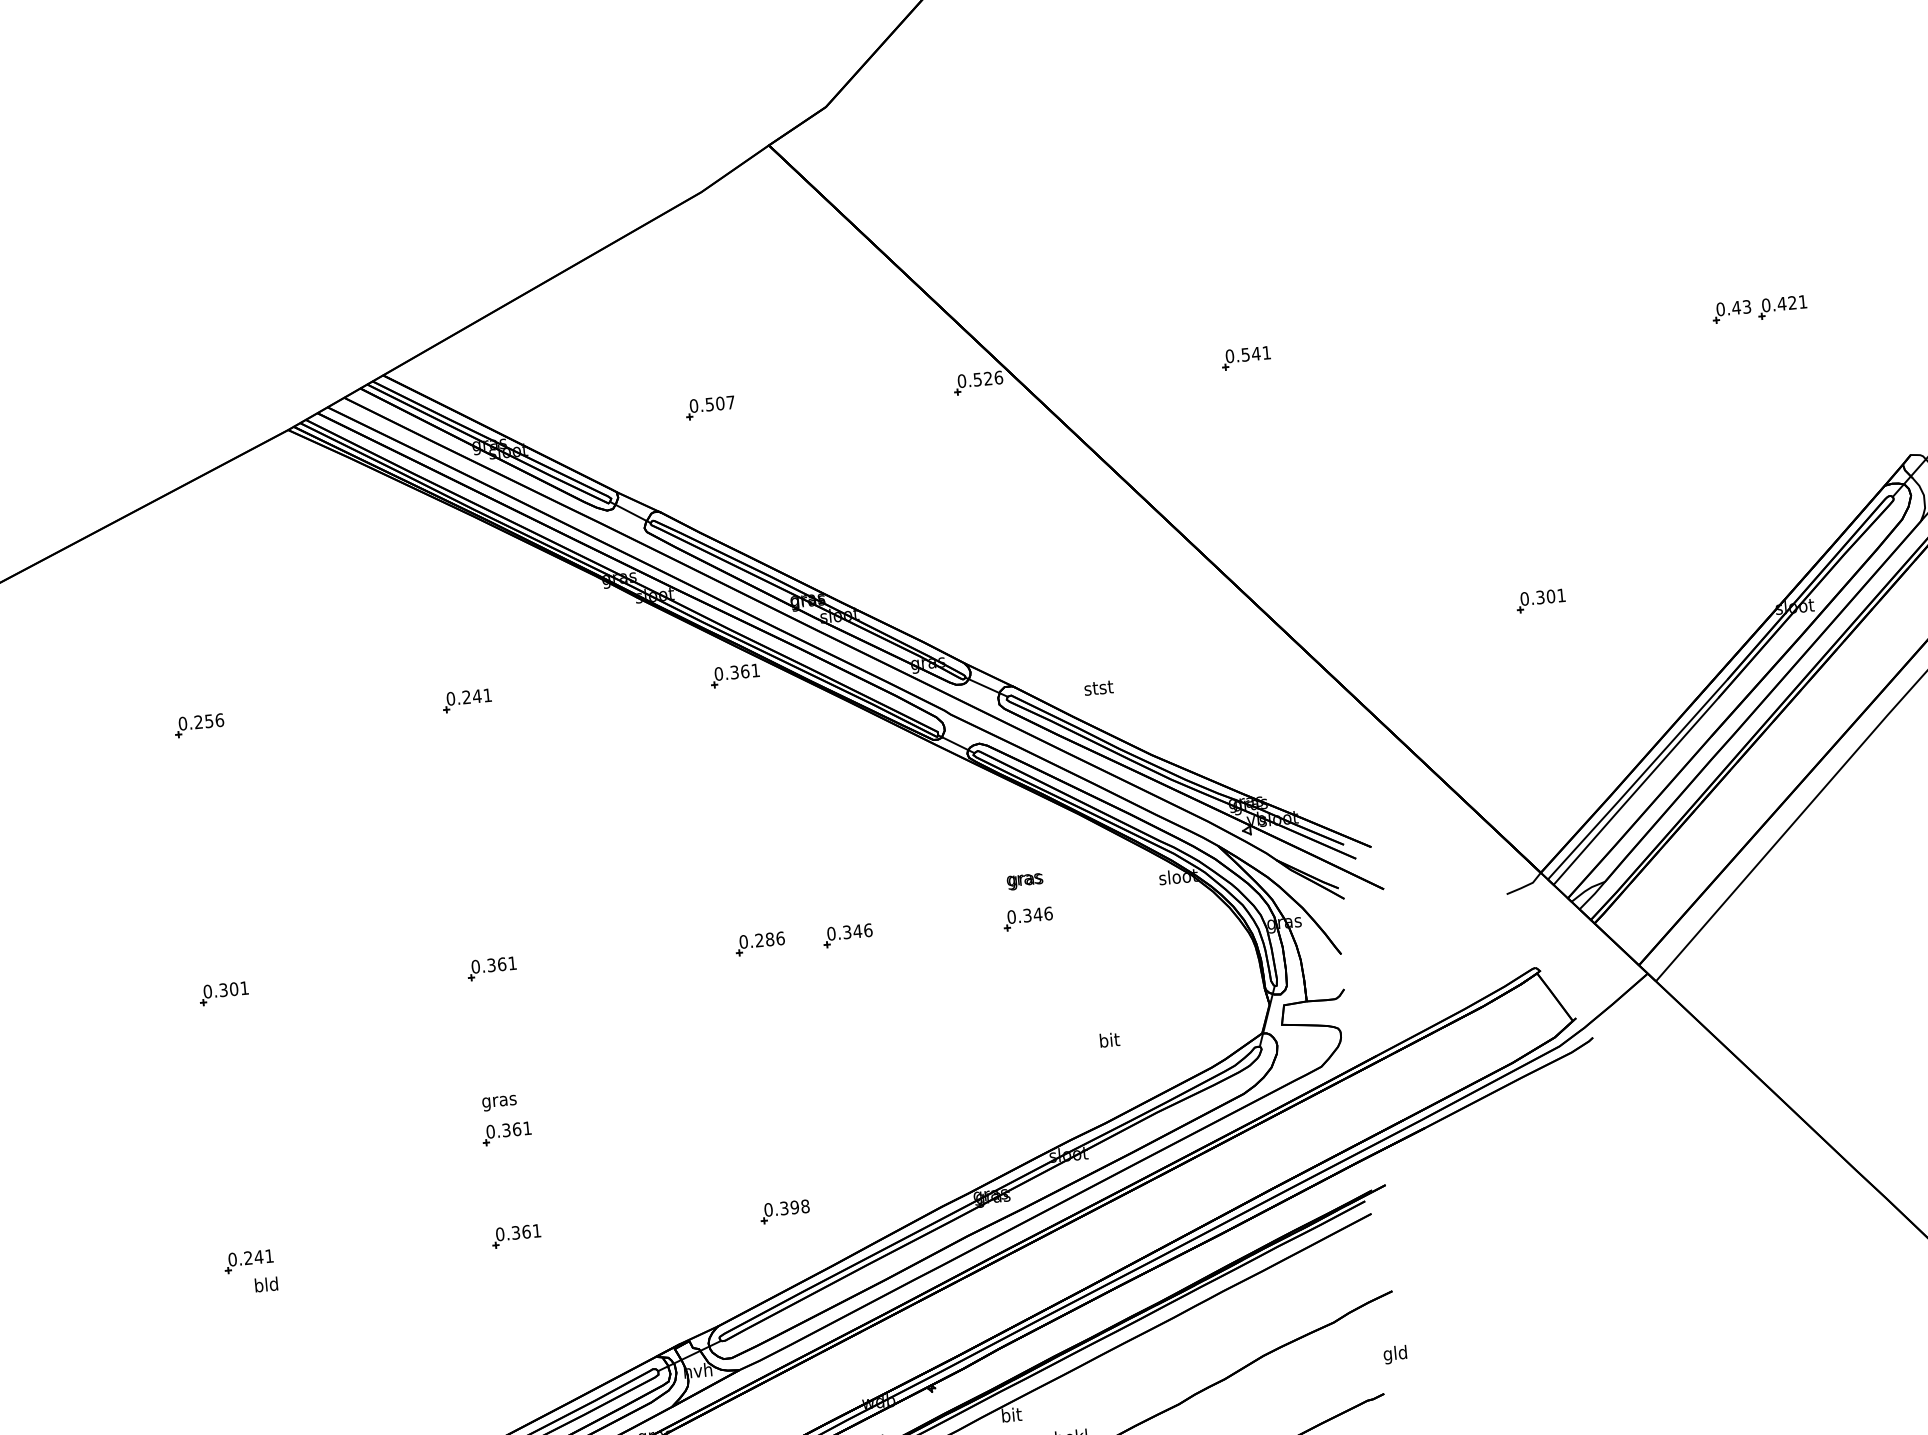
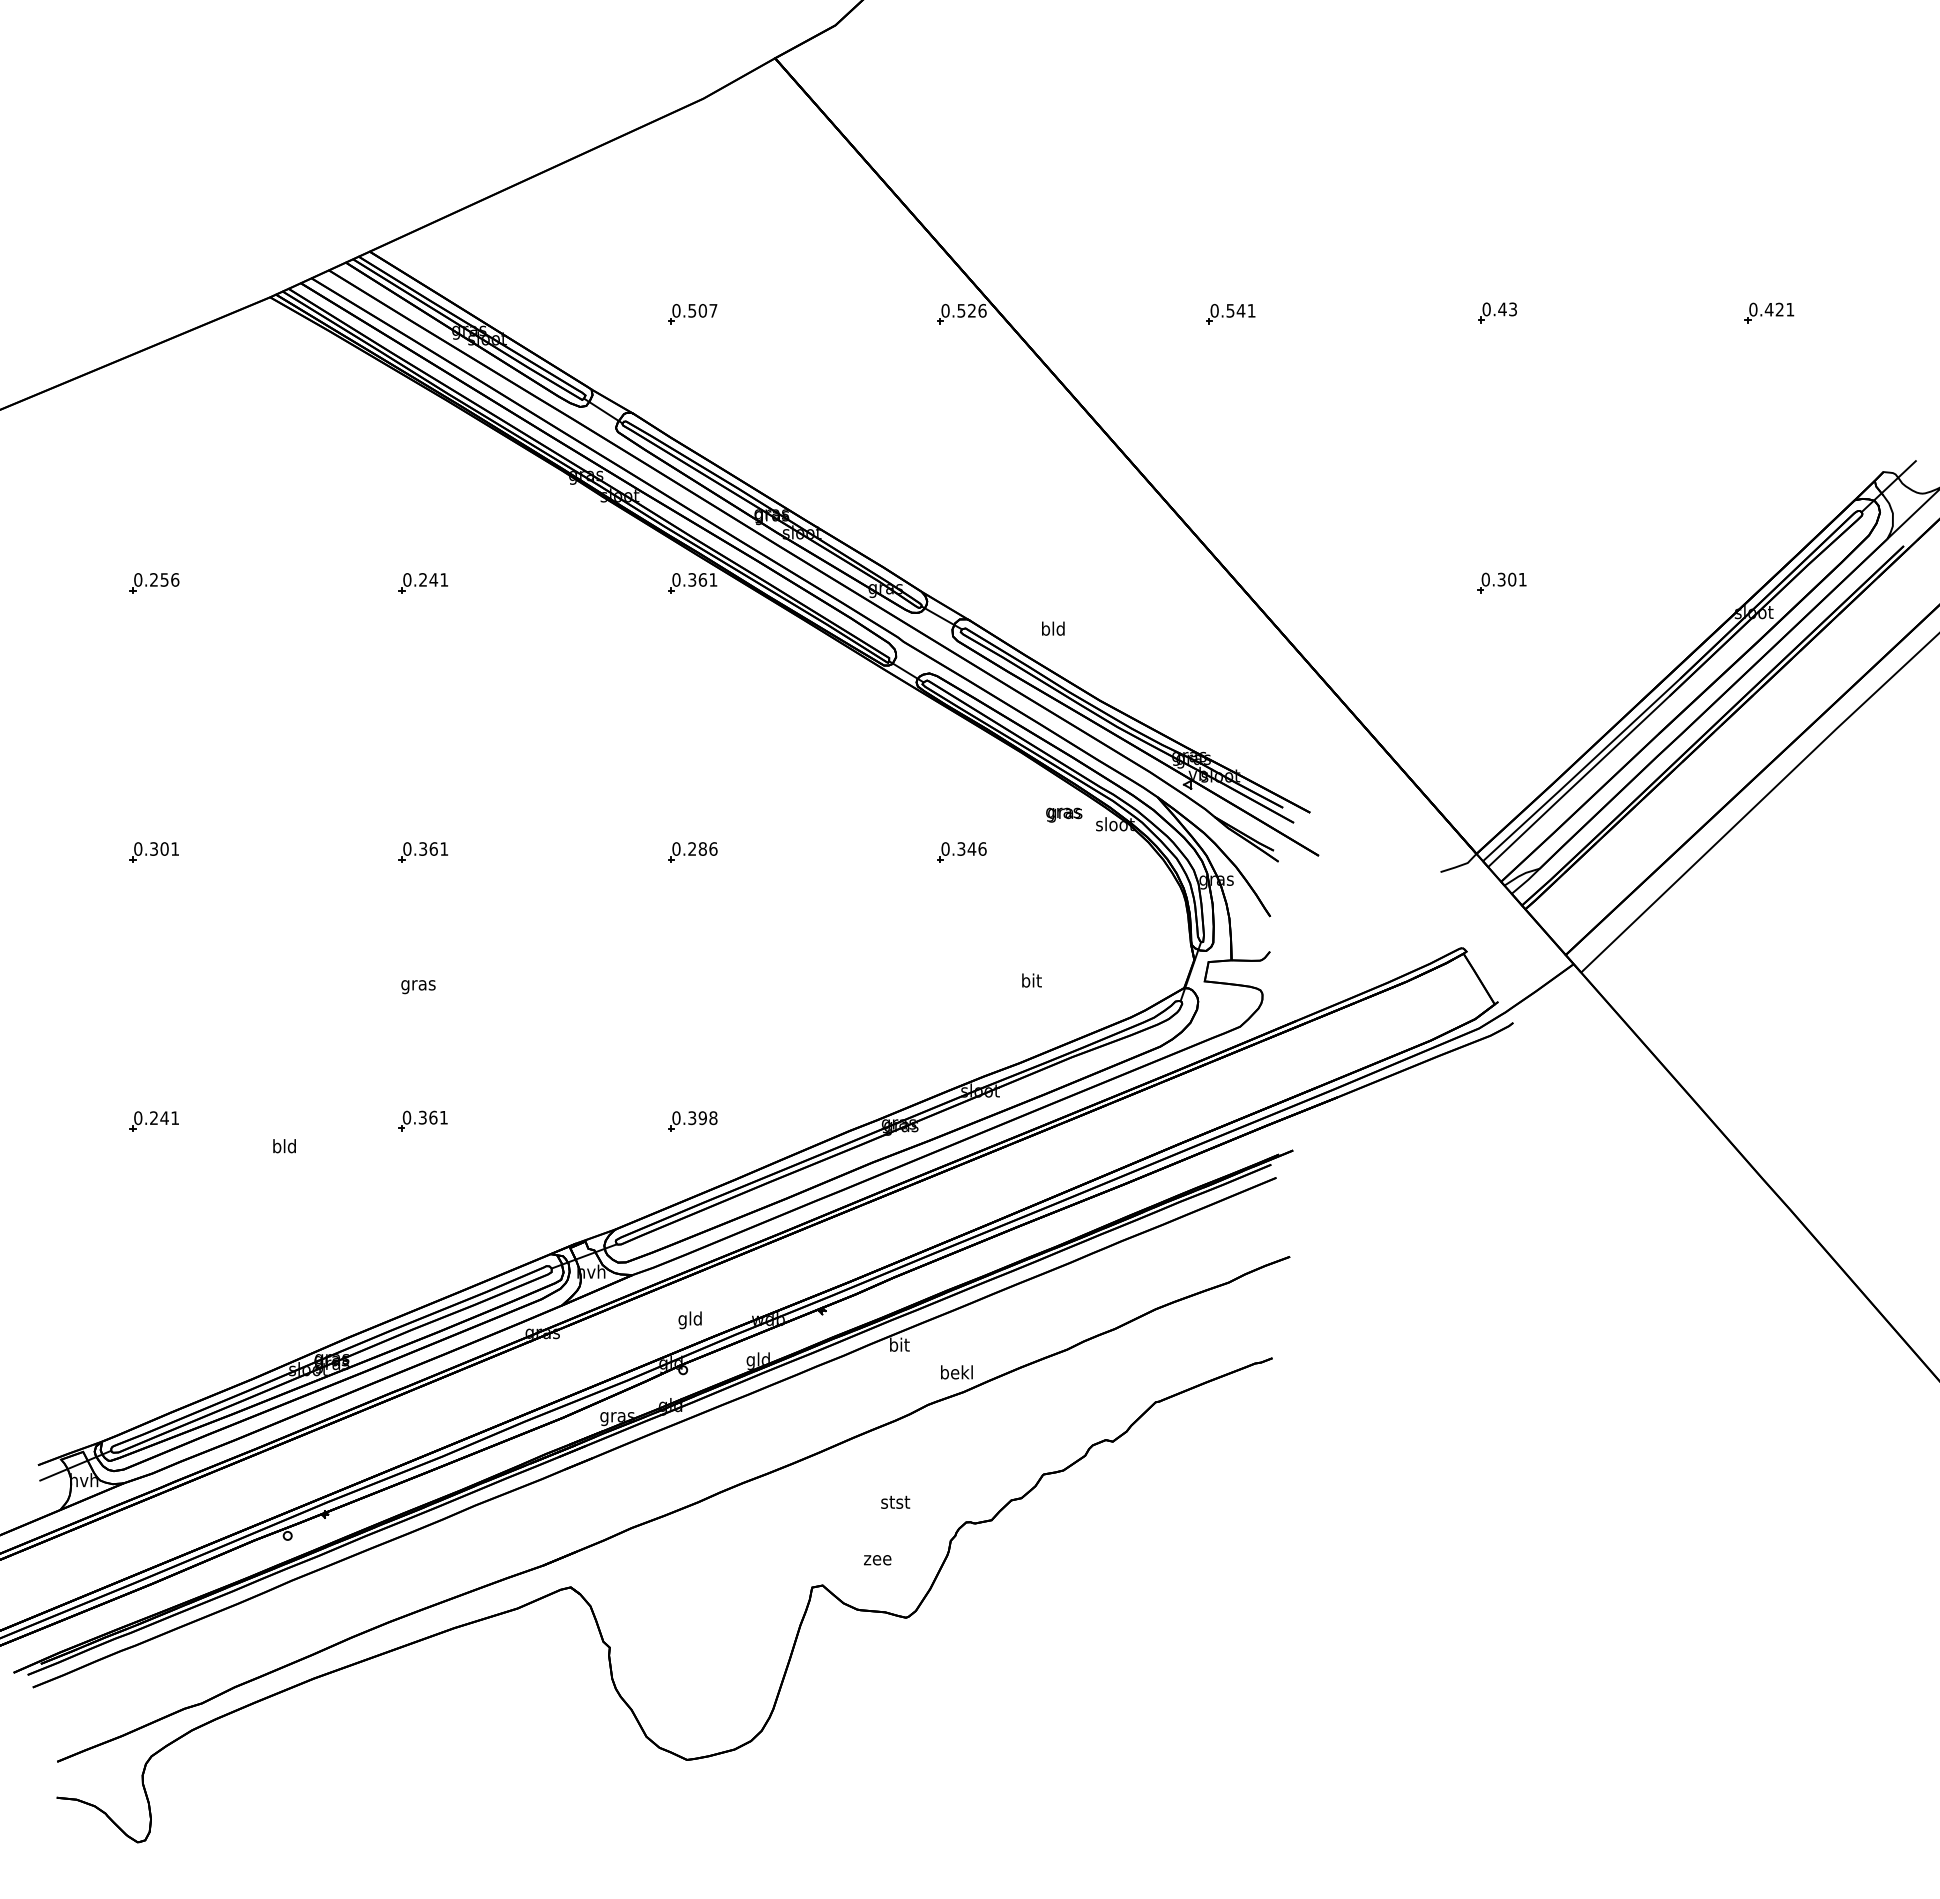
part: (1731, 311) -> (1497, 312), moved
text: (1098, 687) -> (1053, 628), stst -> bld
text: (1025, 881) -> (1064, 814), moved
part: (847, 935) -> (780, 852), removed
part: (506, 1133) -> (422, 1017), removed
text: (266, 1284) -> (284, 1146), moved
text: (1394, 1354) -> (689, 1320), moved

